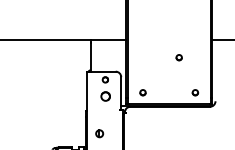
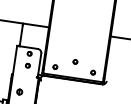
part: (178, 57) -> (74, 61), moved
part: (104, 96) -> (27, 65), size x0.62

